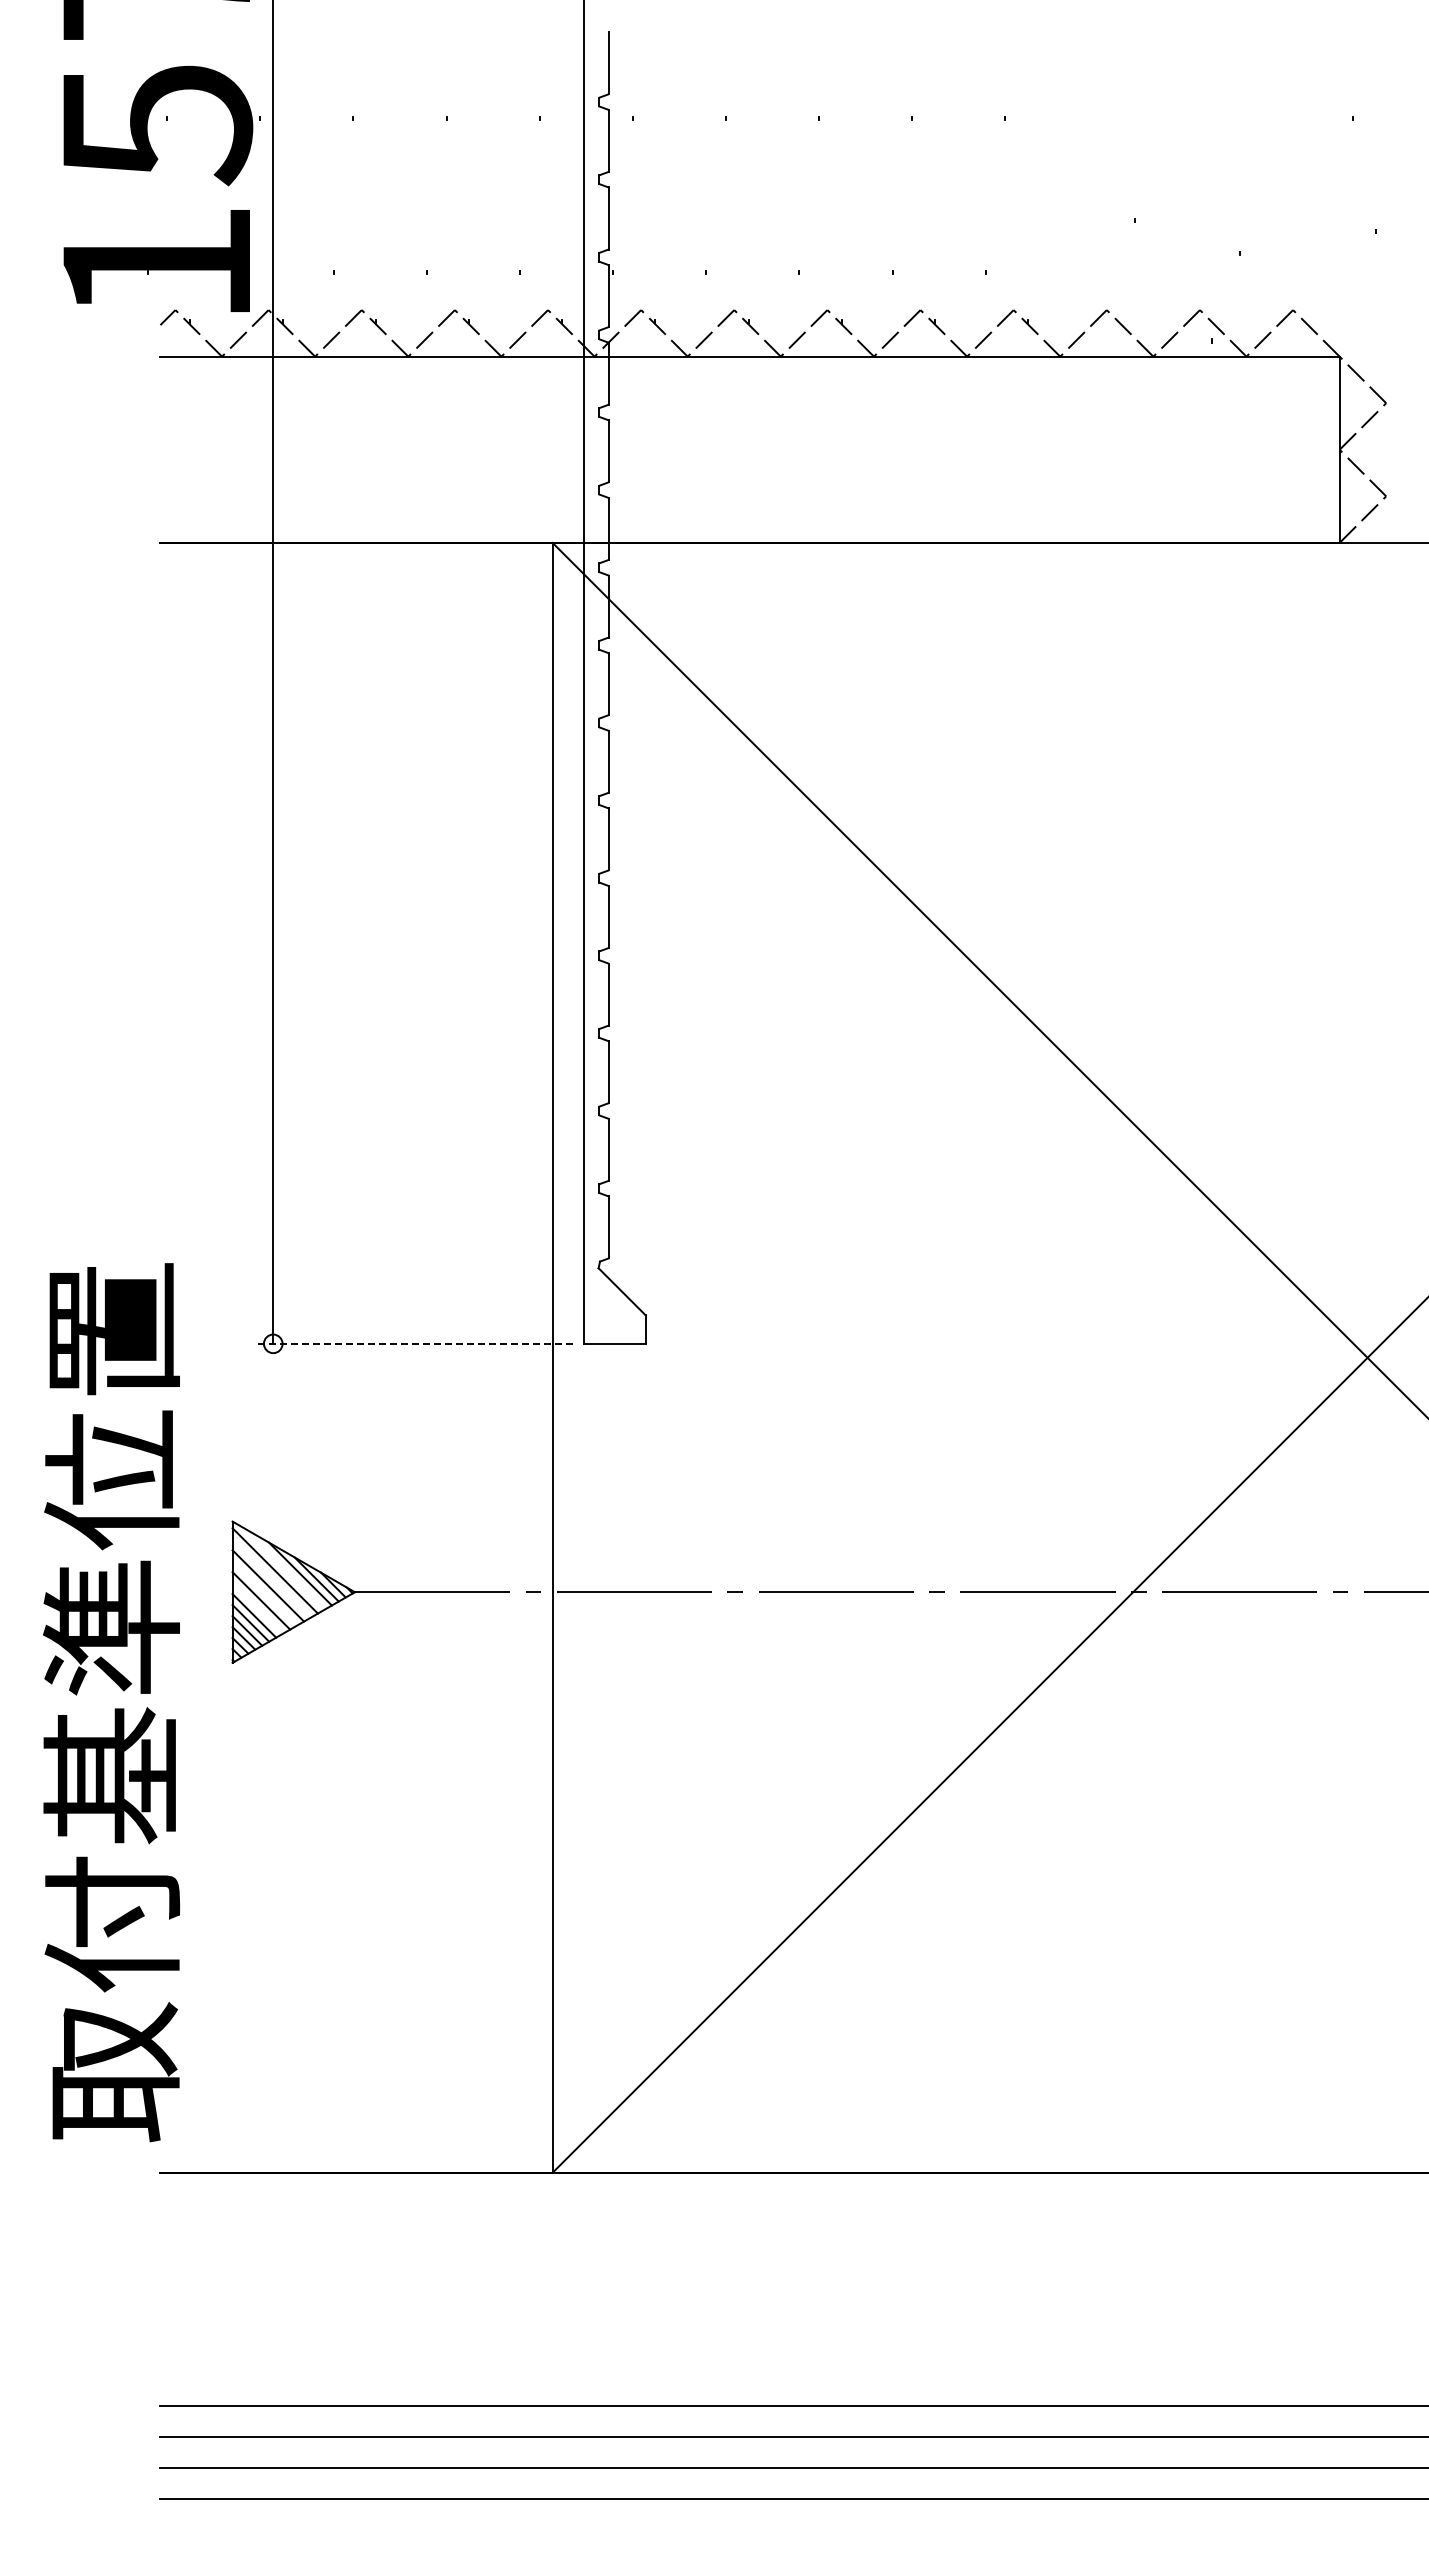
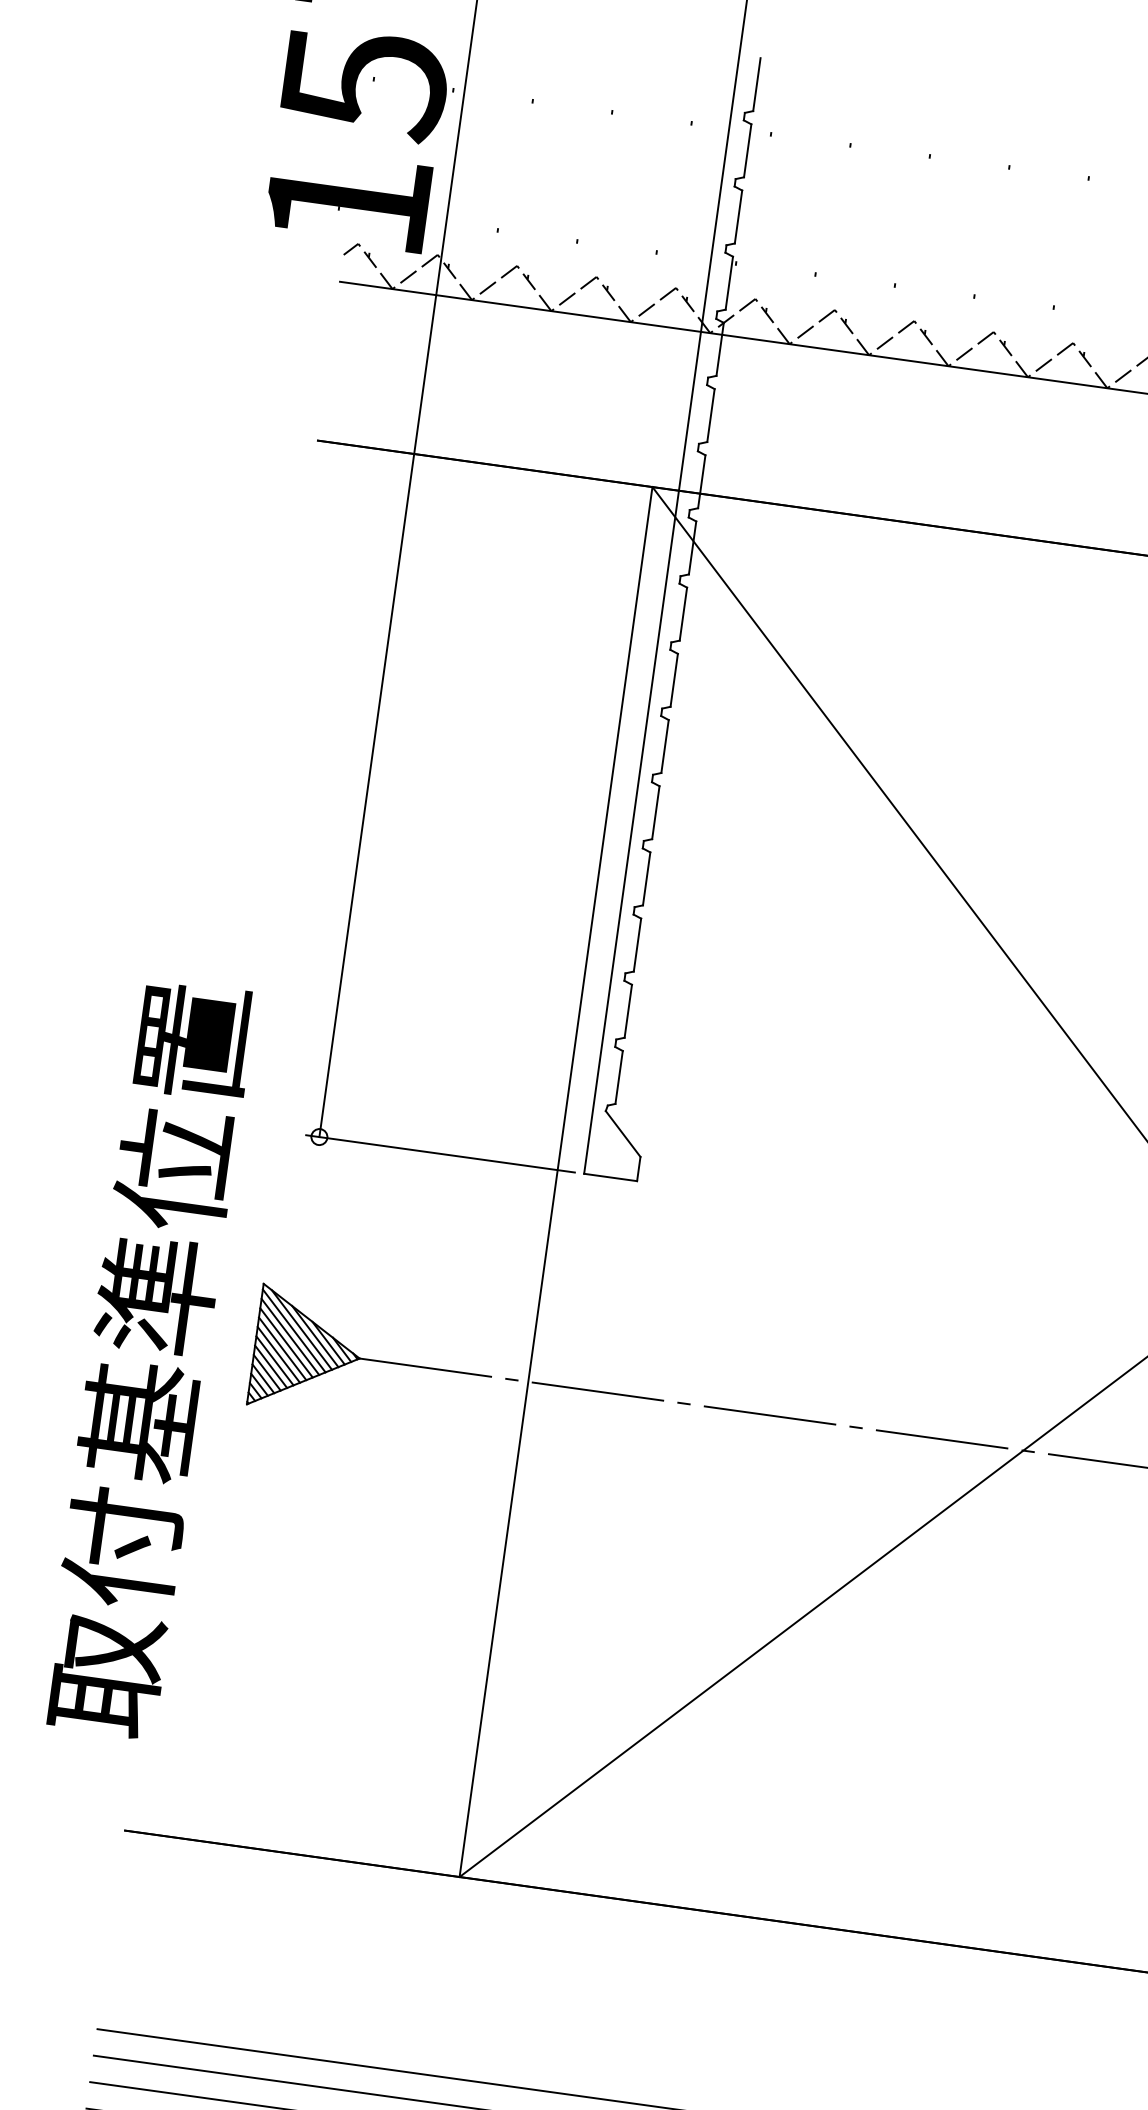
line: (415, 1343) -> (440, 1153), dashed -> solid
line: (283, 1568) -> (301, 1329), added
line: (271, 1578) -> (290, 1336), added
line: (264, 1593) -> (282, 1348), added
line: (257, 1608) -> (274, 1360), added
text: (111, 1702) -> (147, 1358), moved

